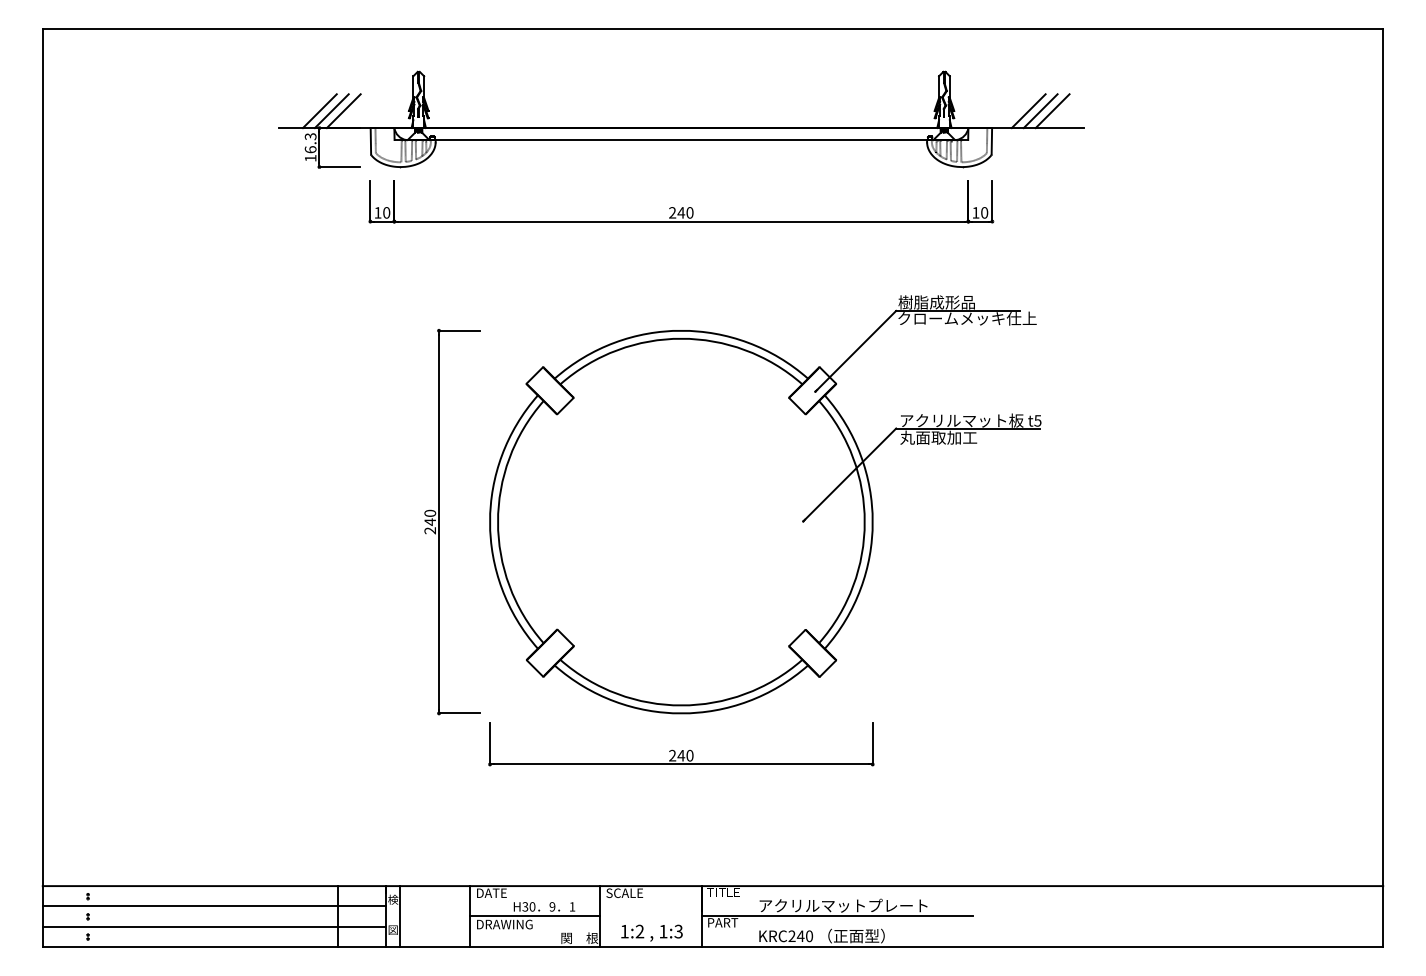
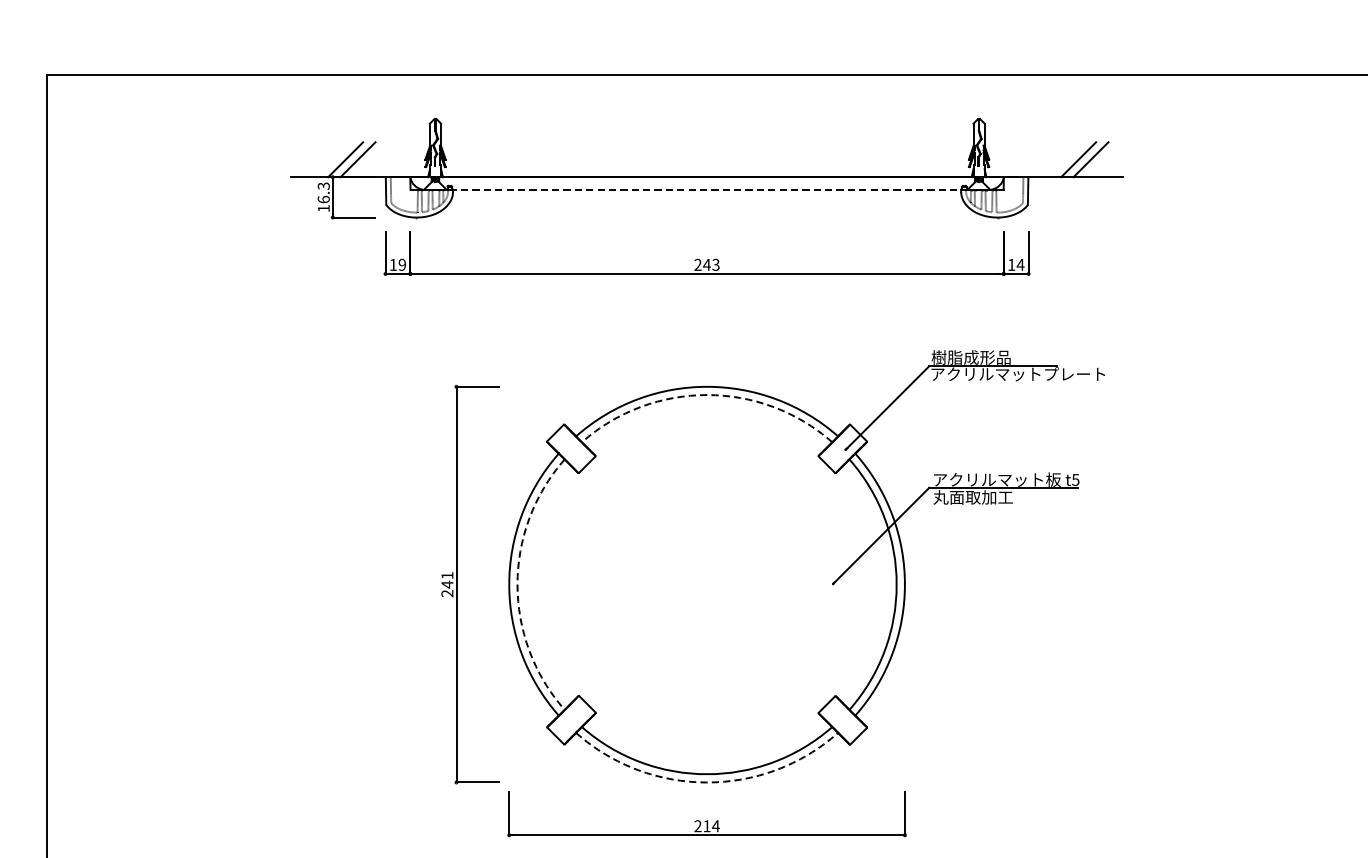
line: (319, 111) -> (332, 160), removed
line: (1028, 111) -> (1066, 160), removed
line: (680, 140) -> (706, 190), solid -> dashed
text: (386, 212) -> (402, 264), 10 -> 19
text: (689, 212) -> (715, 264), 240 -> 243
text: (984, 212) -> (1020, 264), 10 -> 14
text: (982, 318) -> (1018, 374), クロームメッキ仕上 -> アクリルマットプレート
arc: (681, 338) -> (707, 394), solid -> dashed
text: (430, 512) -> (447, 574), 240 -> 241
arc: (498, 522) -> (517, 585), solid -> dashed
arc: (681, 713) -> (707, 782), solid -> dashed
text: (685, 755) -> (711, 825), 240 -> 214

